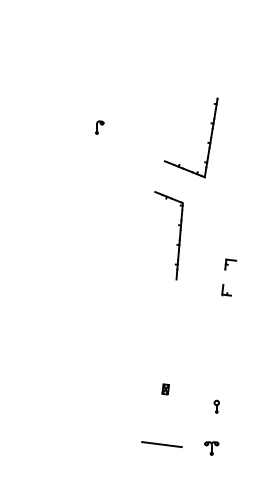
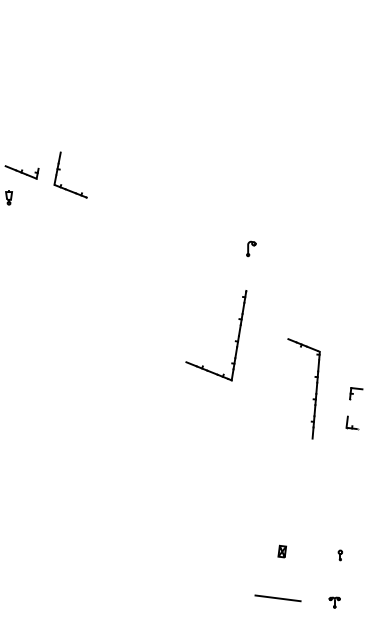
part: (99, 127) -> (251, 248), moved
part: (207, 143) -> (234, 341), moved
part: (179, 235) -> (315, 388), moved
part: (165, 389) -> (281, 551), moved
part: (216, 406) -> (340, 555), size x0.7
part: (211, 448) -> (334, 602), size x0.7

